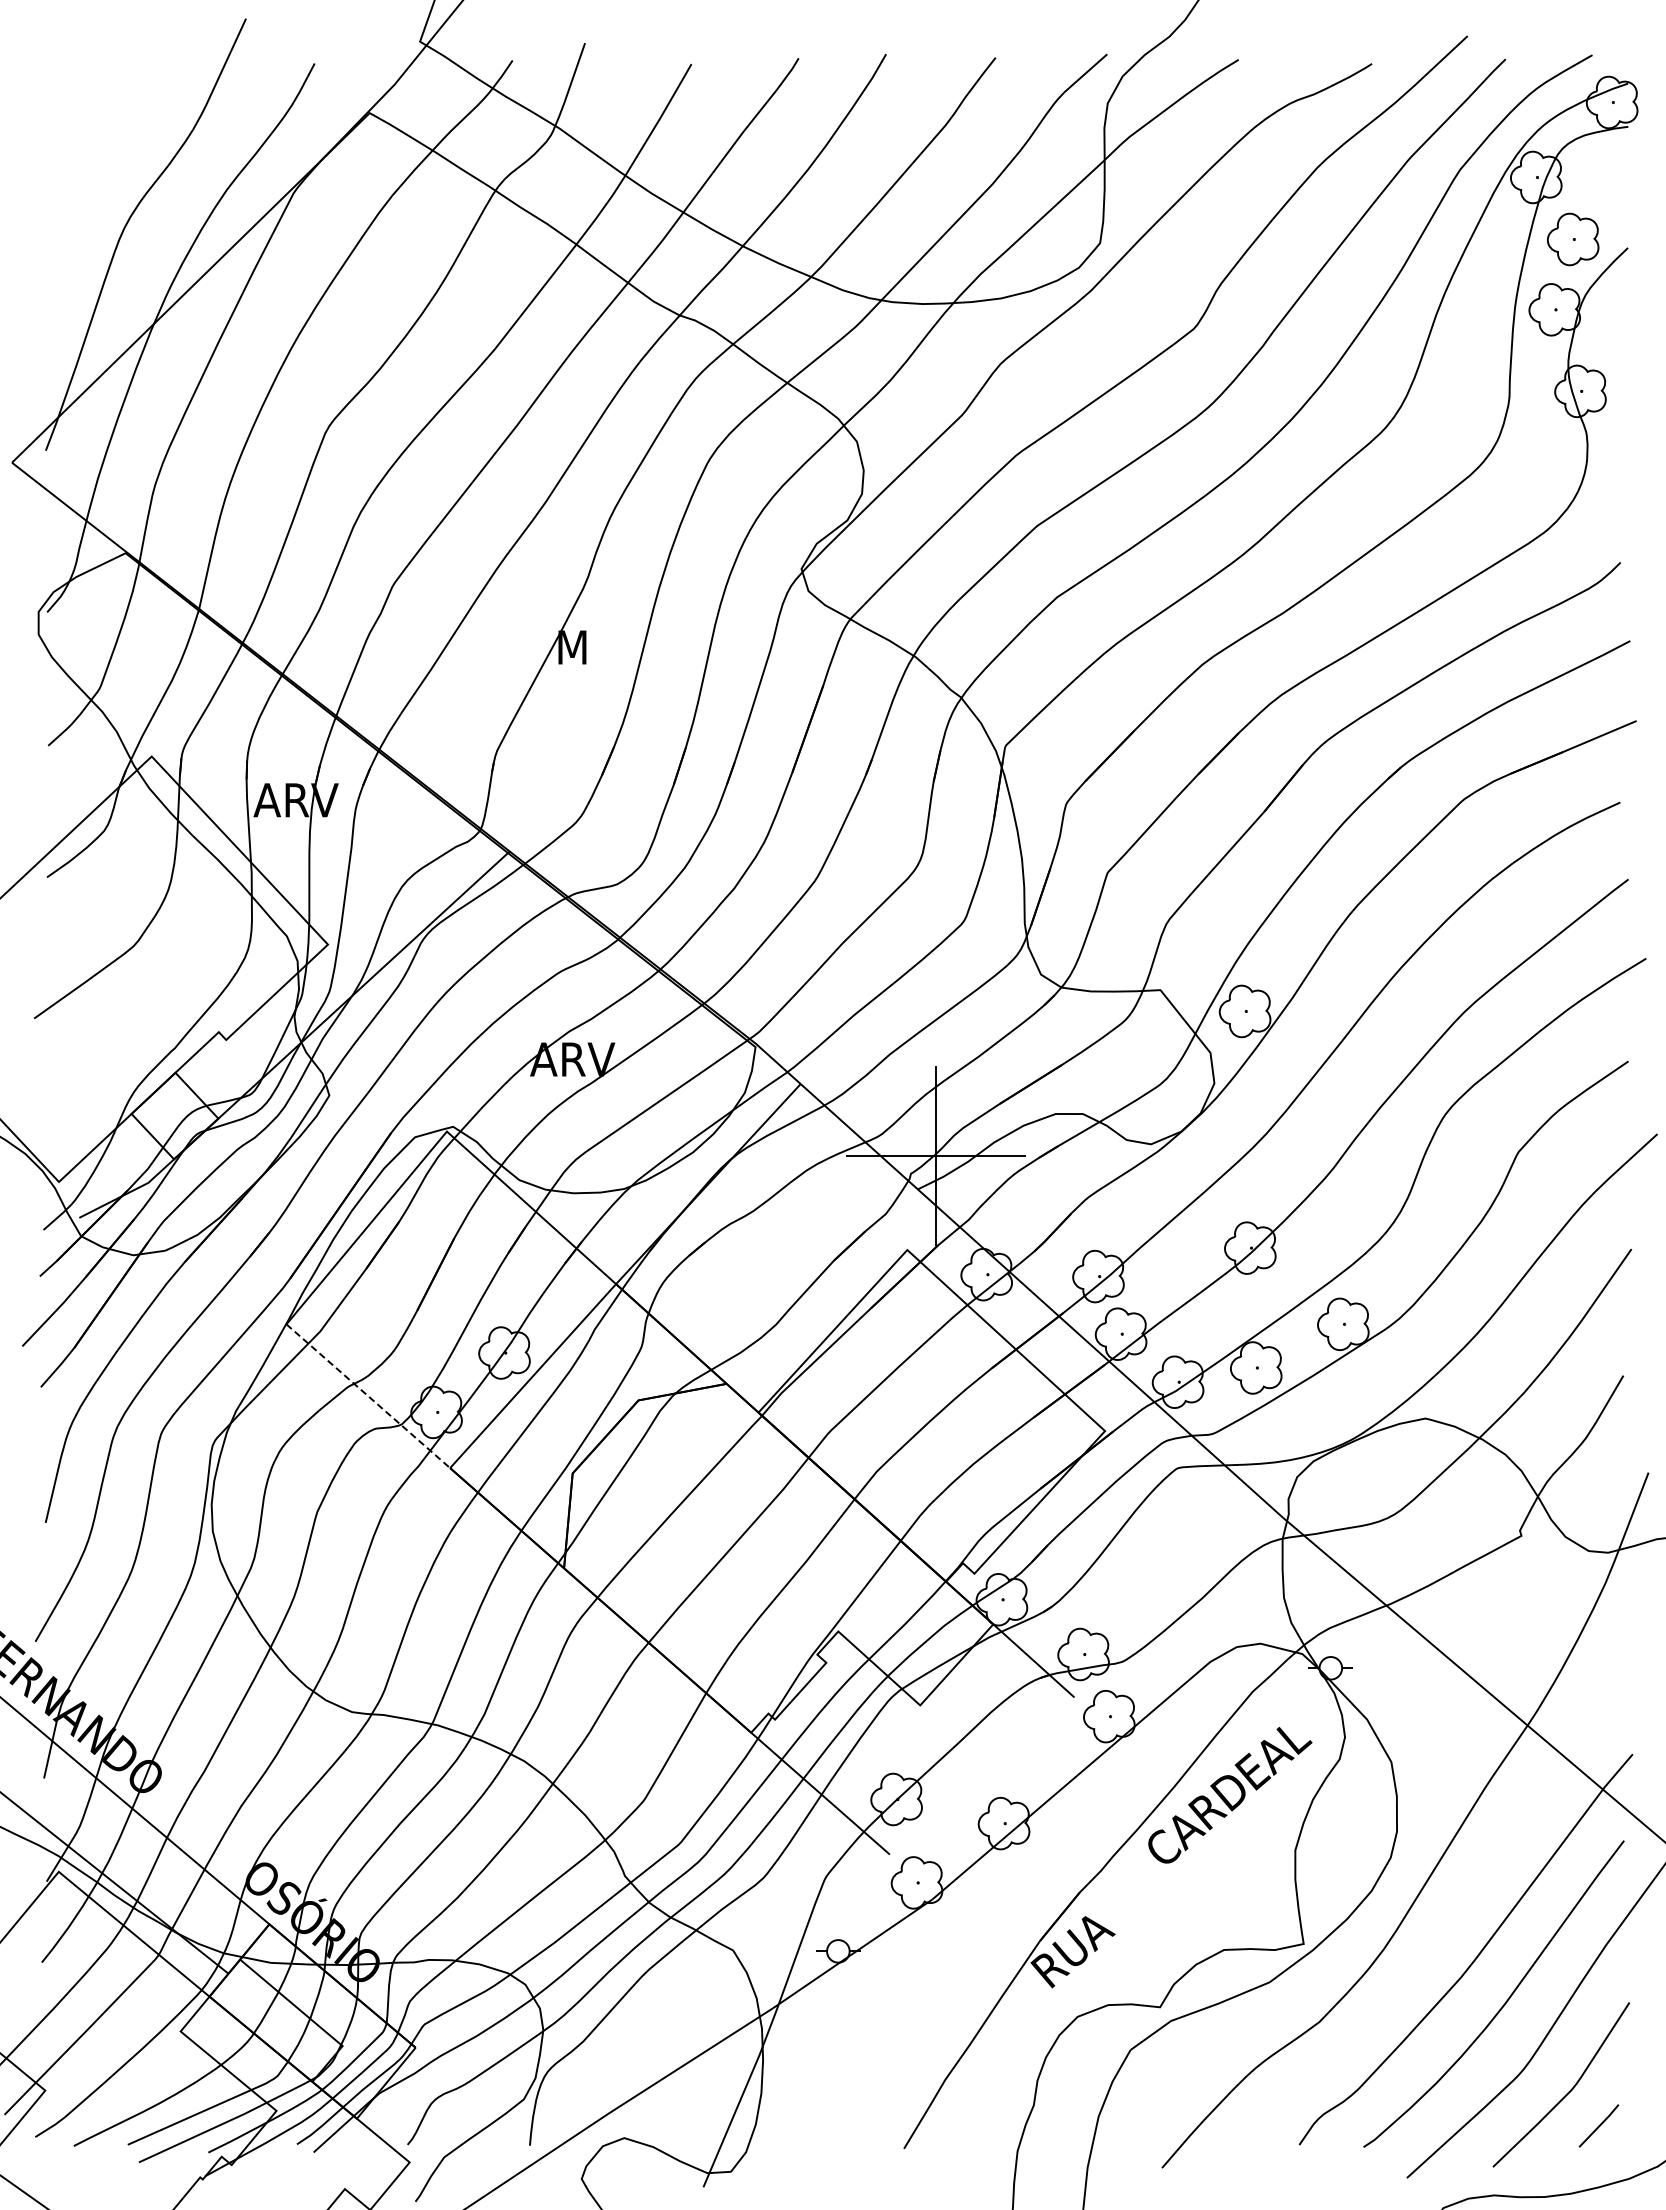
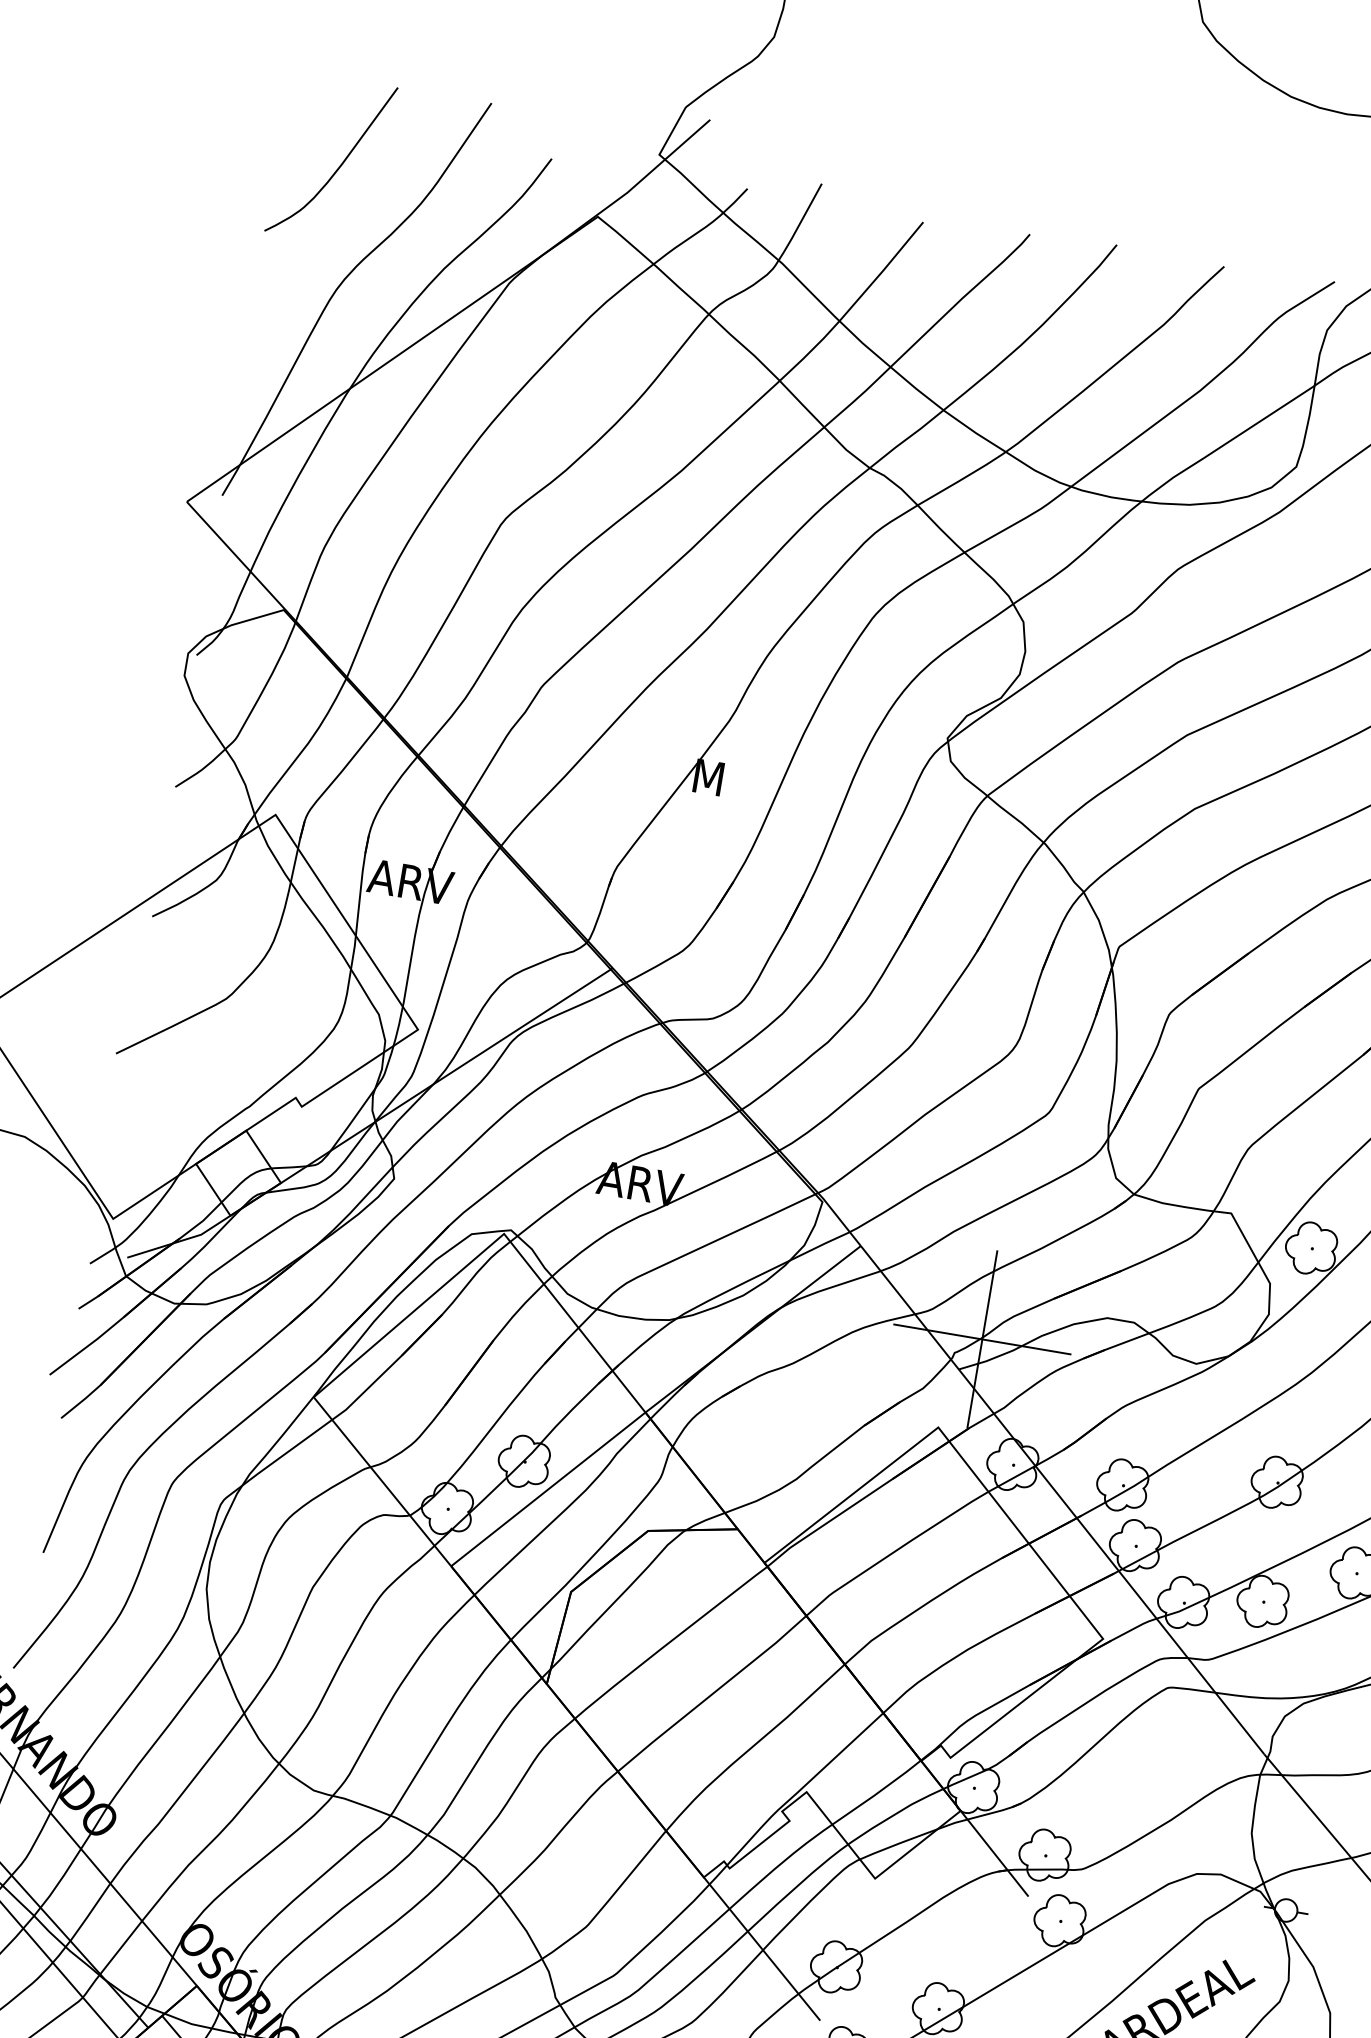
curve: (106, 105) -> (339, 165), added
line: (368, 1396) -> (382, 1482), dashed -> solid

